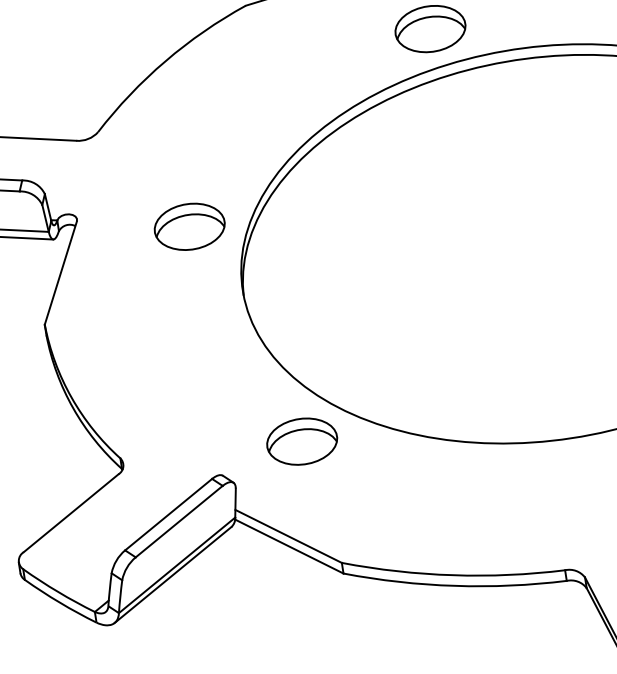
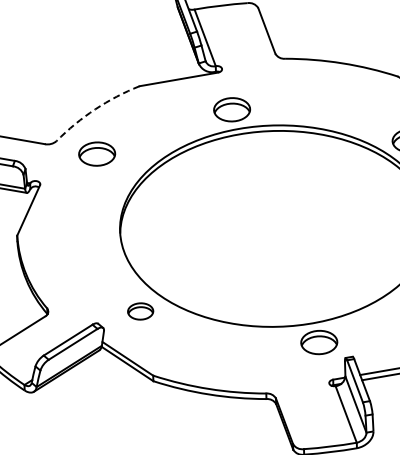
arc: (165, 61) -> (95, 109), solid -> dashed
part: (190, 225) -> (97, 153), moved
part: (301, 441) -> (140, 311), size x0.7

